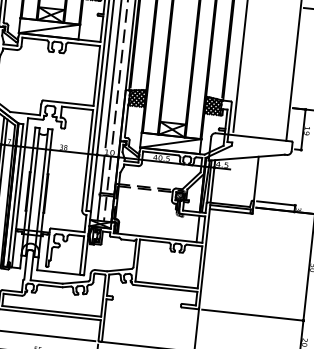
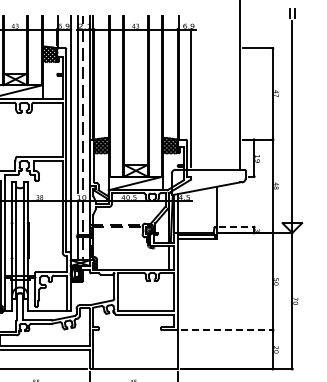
line: (276, 203) -> (237, 227), solid -> dashed
line: (253, 315) -> (227, 330), solid -> dashed

